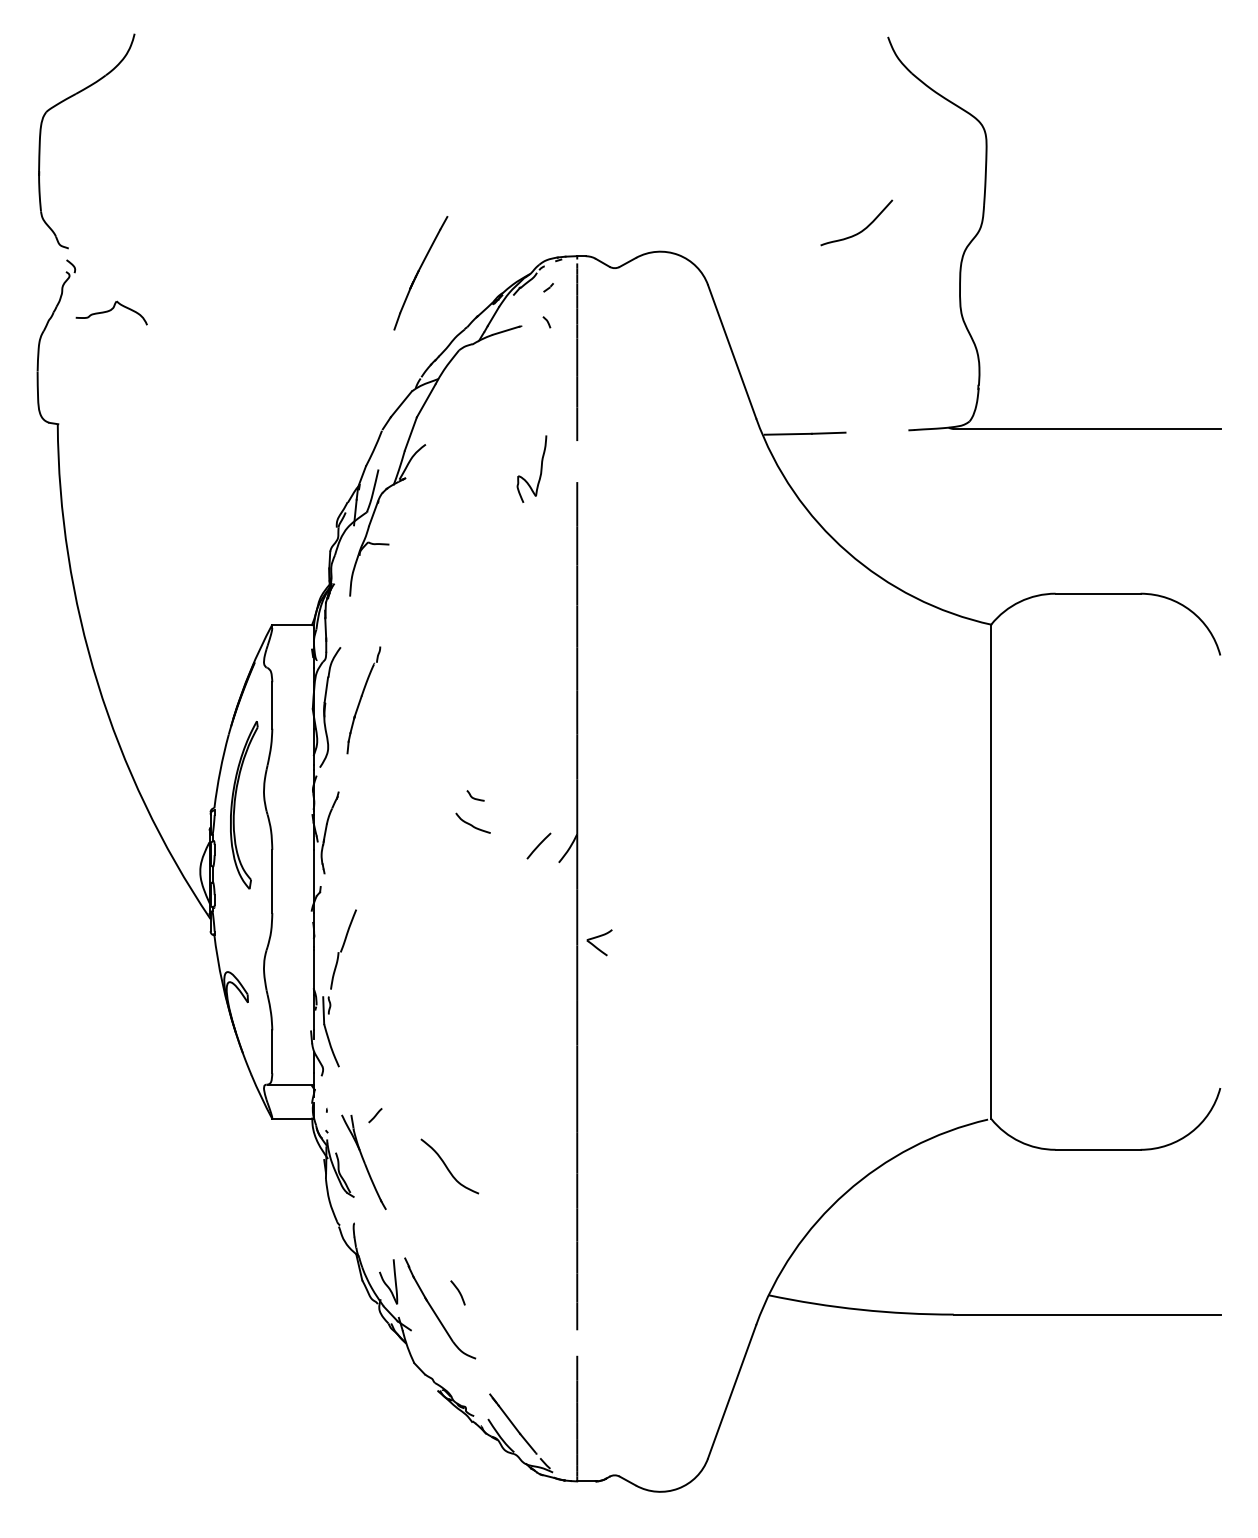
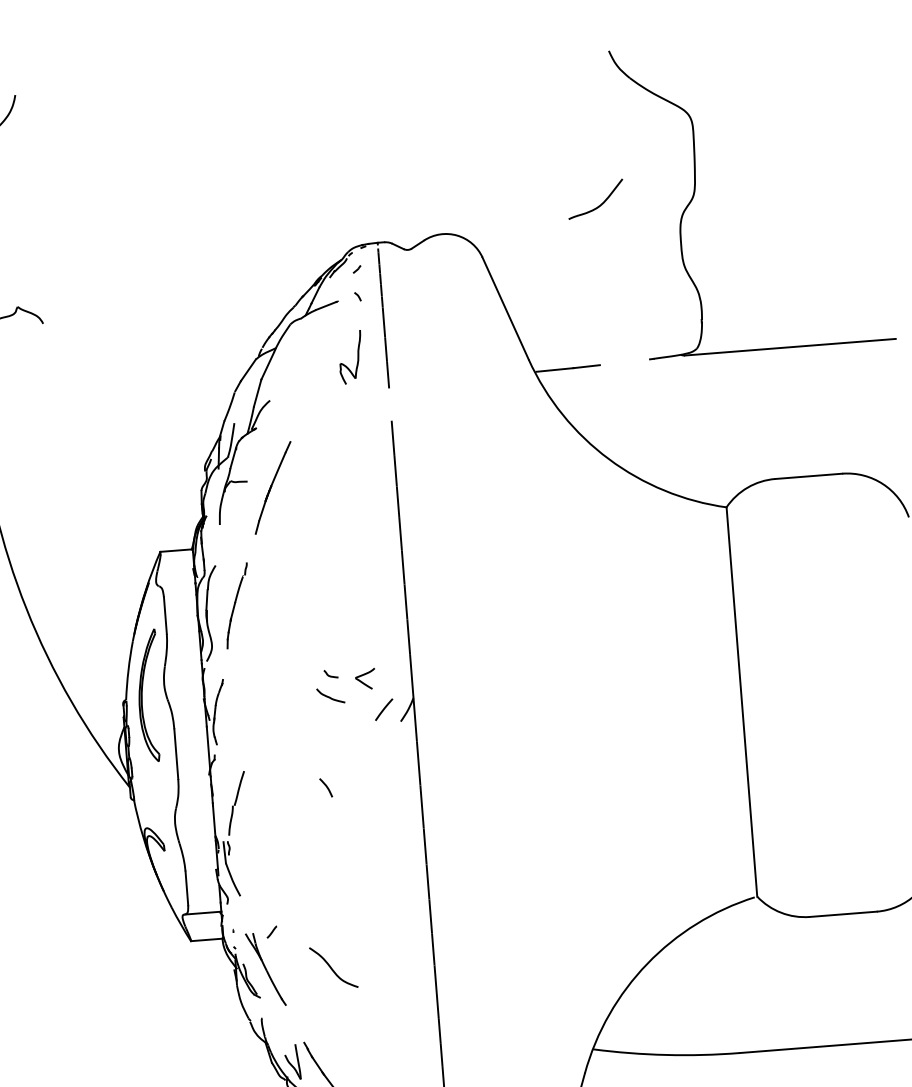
part: (420, 273) -> (272, 488), moved
part: (540, 468) -> (357, 356), moved
part: (599, 942) -> (365, 679), moved
curve: (458, 1292) -> (326, 787), moved

